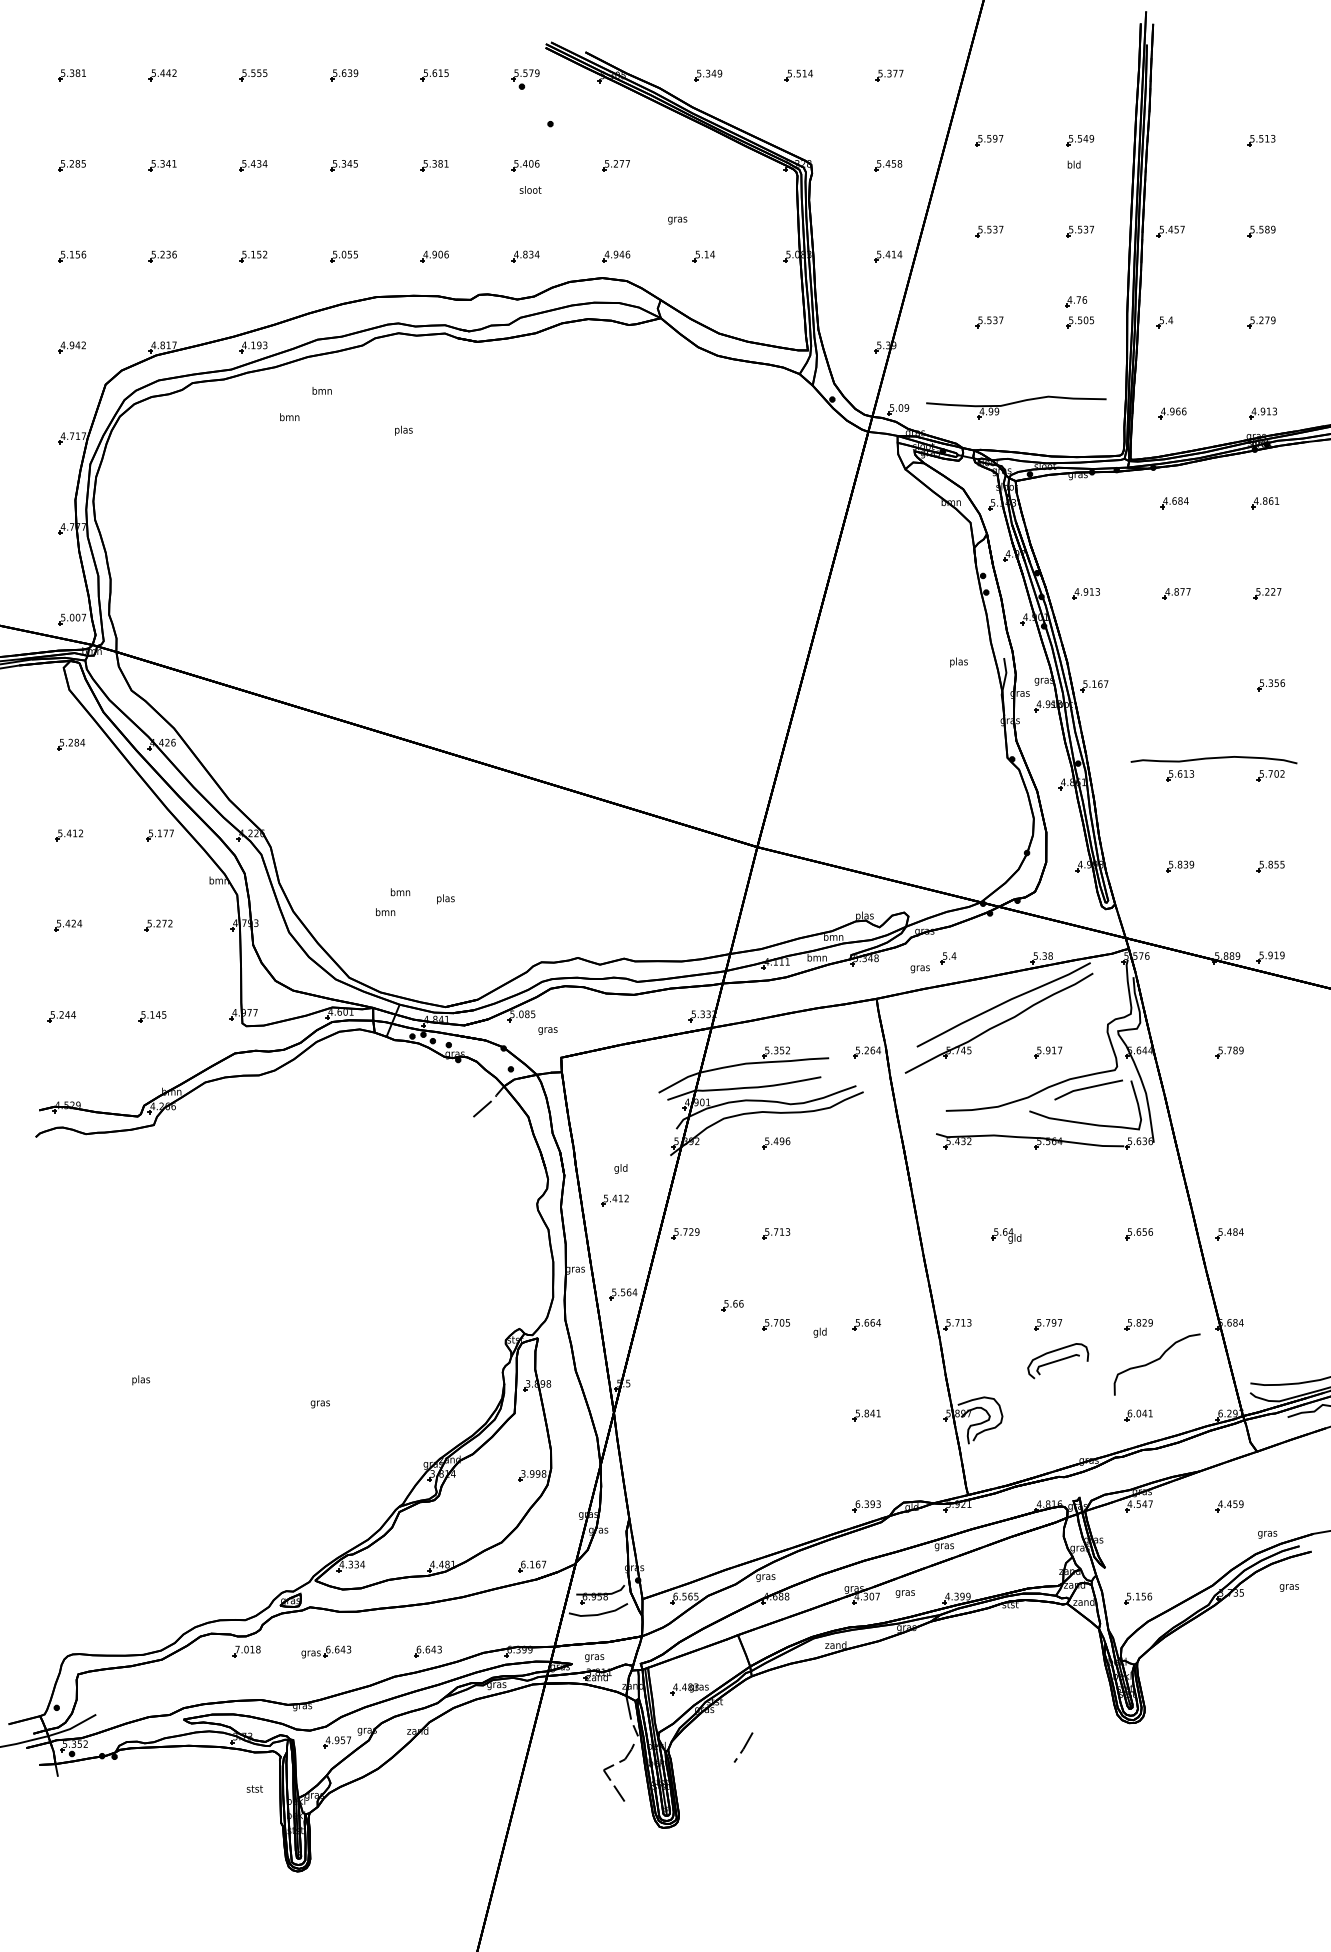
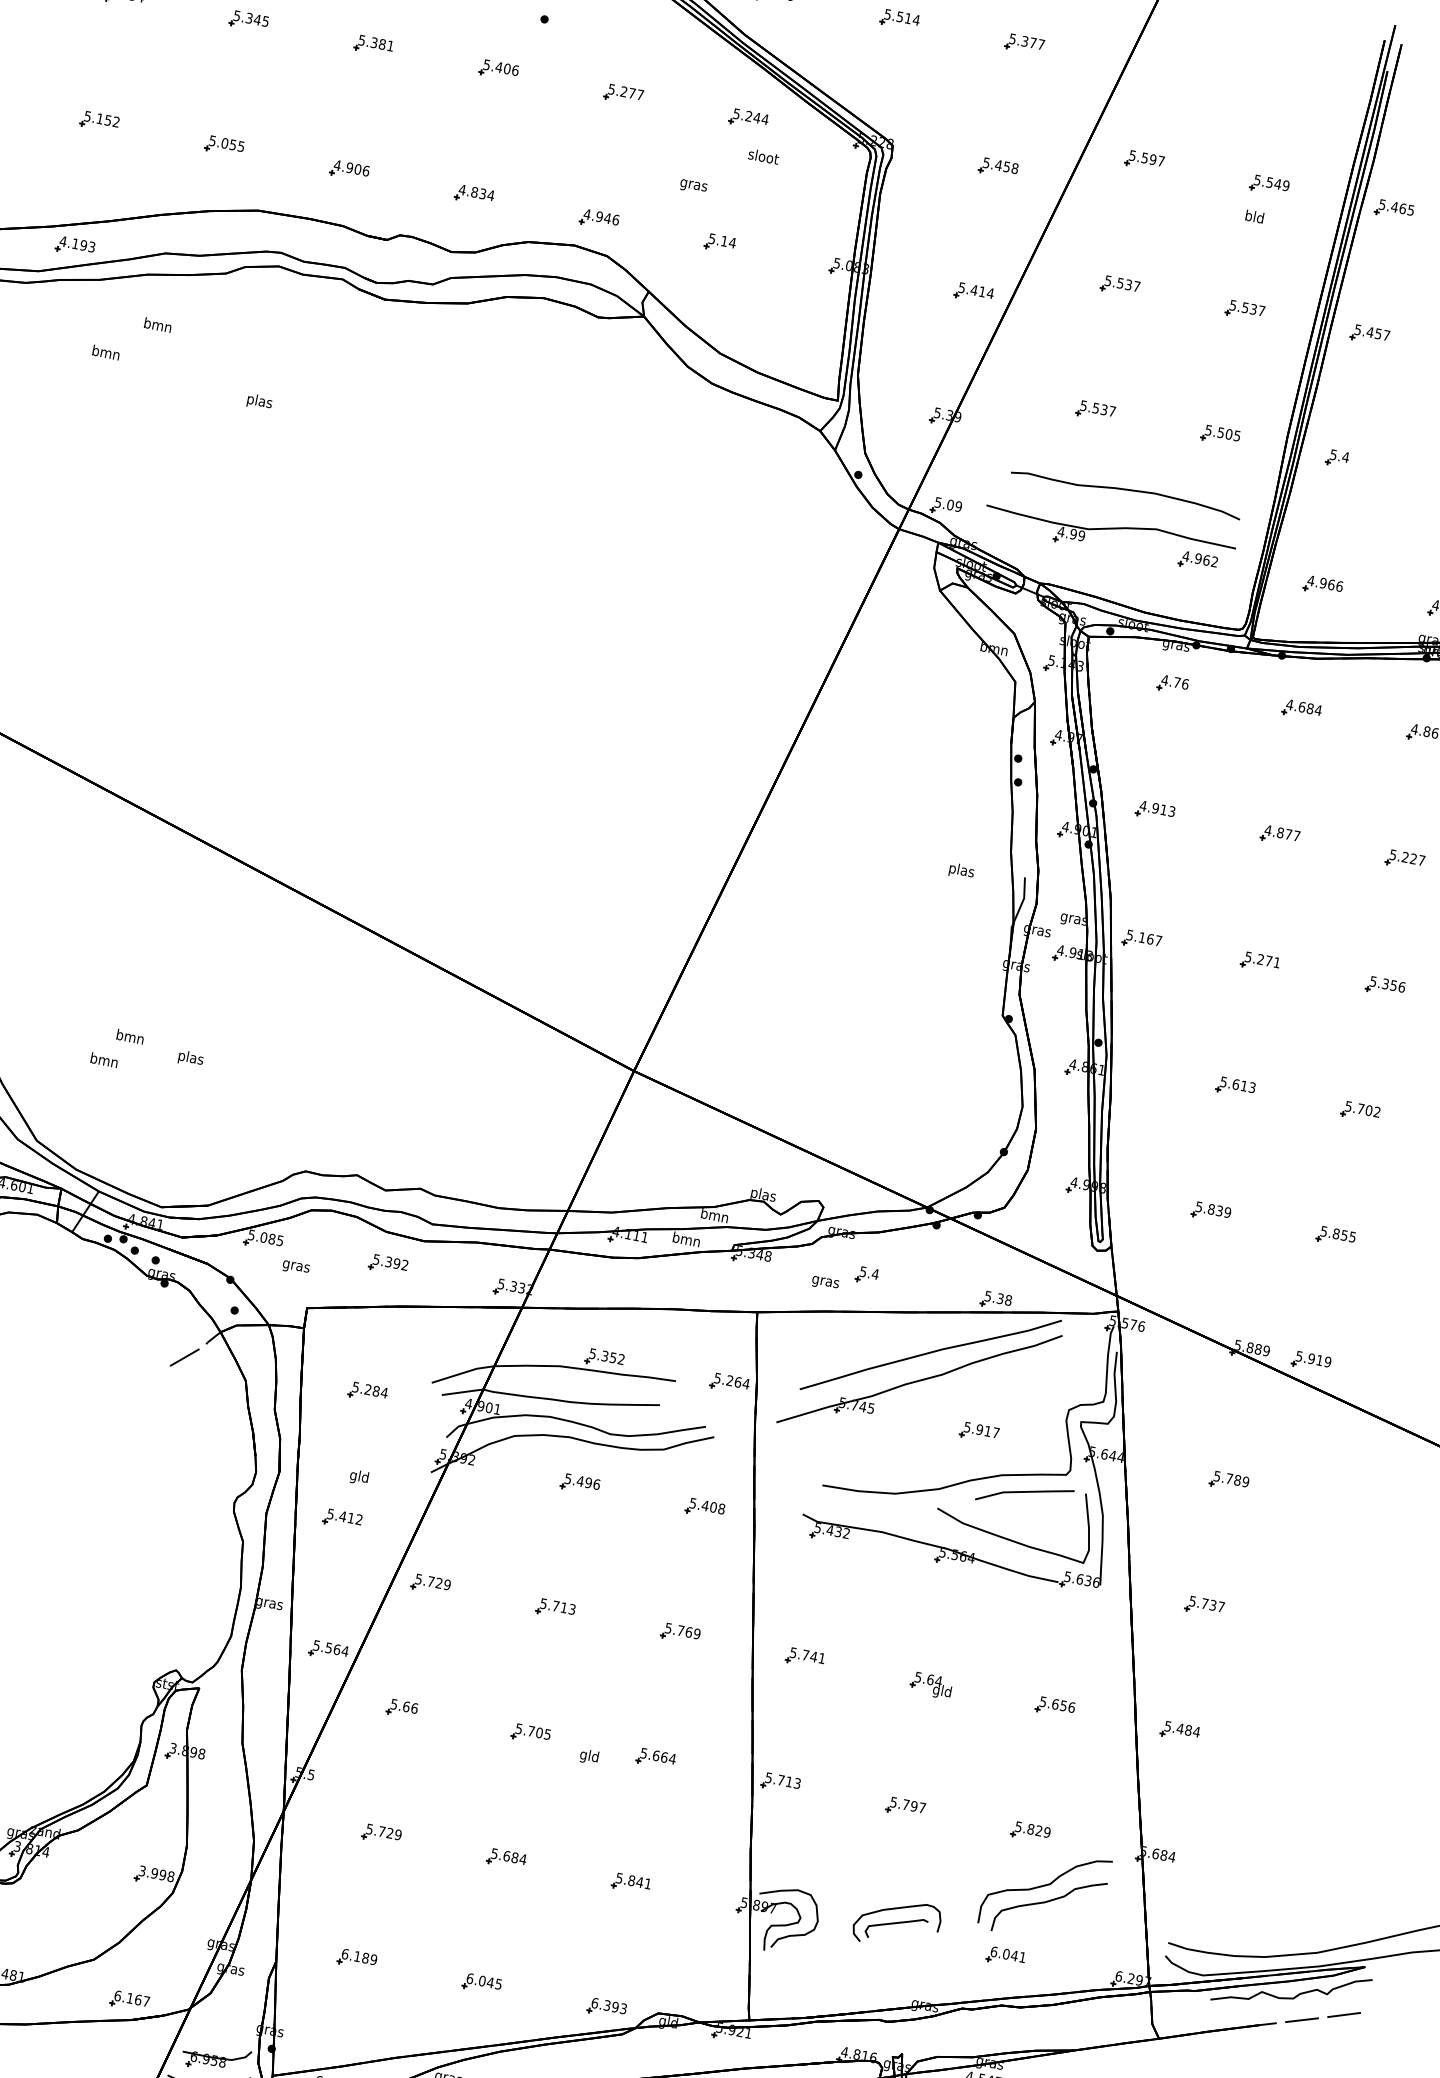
part: (1170, 140) -> (1394, 209), added
part: (706, 165) -> (748, 118), added
text: (530, 189) -> (763, 155), moved
part: (1076, 301) -> (1173, 684), moved
part: (1081, 413) -> (1197, 561), added
part: (1180, 685) -> (1260, 962), added
curve: (1213, 758) -> (1125, 490), moved
part: (611, 1016) -> (387, 1264), added
part: (615, 1108) -> (368, 1392), added
part: (866, 1143) -> (704, 1508), added
part: (1229, 1143) -> (1204, 1606), added
part: (866, 1233) -> (679, 1632), added
part: (957, 1233) -> (805, 1657), added
part: (1006, 1235) -> (931, 1684), moved
part: (732, 1305) -> (401, 1708), moved
part: (1058, 1361) -> (897, 1924), moved
curve: (1161, 1371) -> (1048, 1902), added
part: (685, 1415) -> (381, 1834), added
part: (776, 1415) -> (506, 1859), added
part: (685, 1506) -> (356, 1959), added
part: (776, 1506) -> (482, 1984), added

